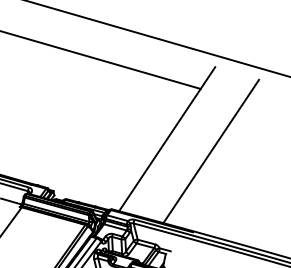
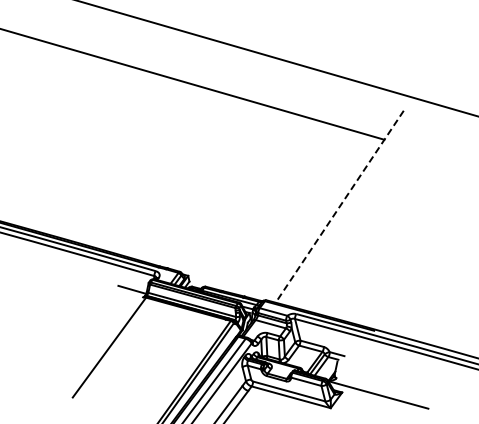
line: (167, 139) -> (340, 206), solid -> dashed
line: (211, 151) -> (398, 222), removed

